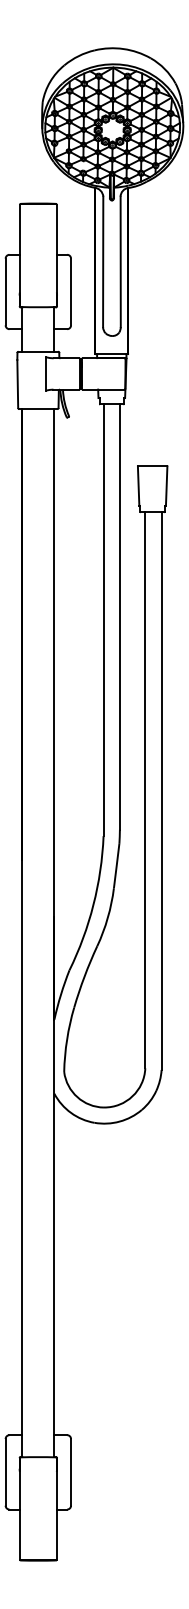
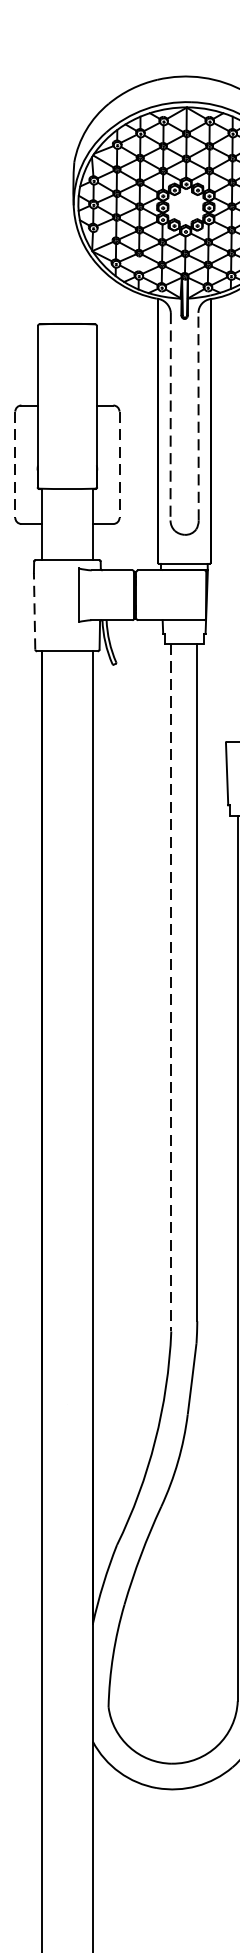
line: (120, 261) -> (198, 416), solid -> dashed
line: (103, 262) -> (171, 417), solid -> dashed
line: (5, 292) -> (15, 465), solid -> dashed
line: (71, 292) -> (120, 465), solid -> dashed
line: (17, 383) -> (34, 610), solid -> dashed
line: (103, 620) -> (171, 987), solid -> dashed

